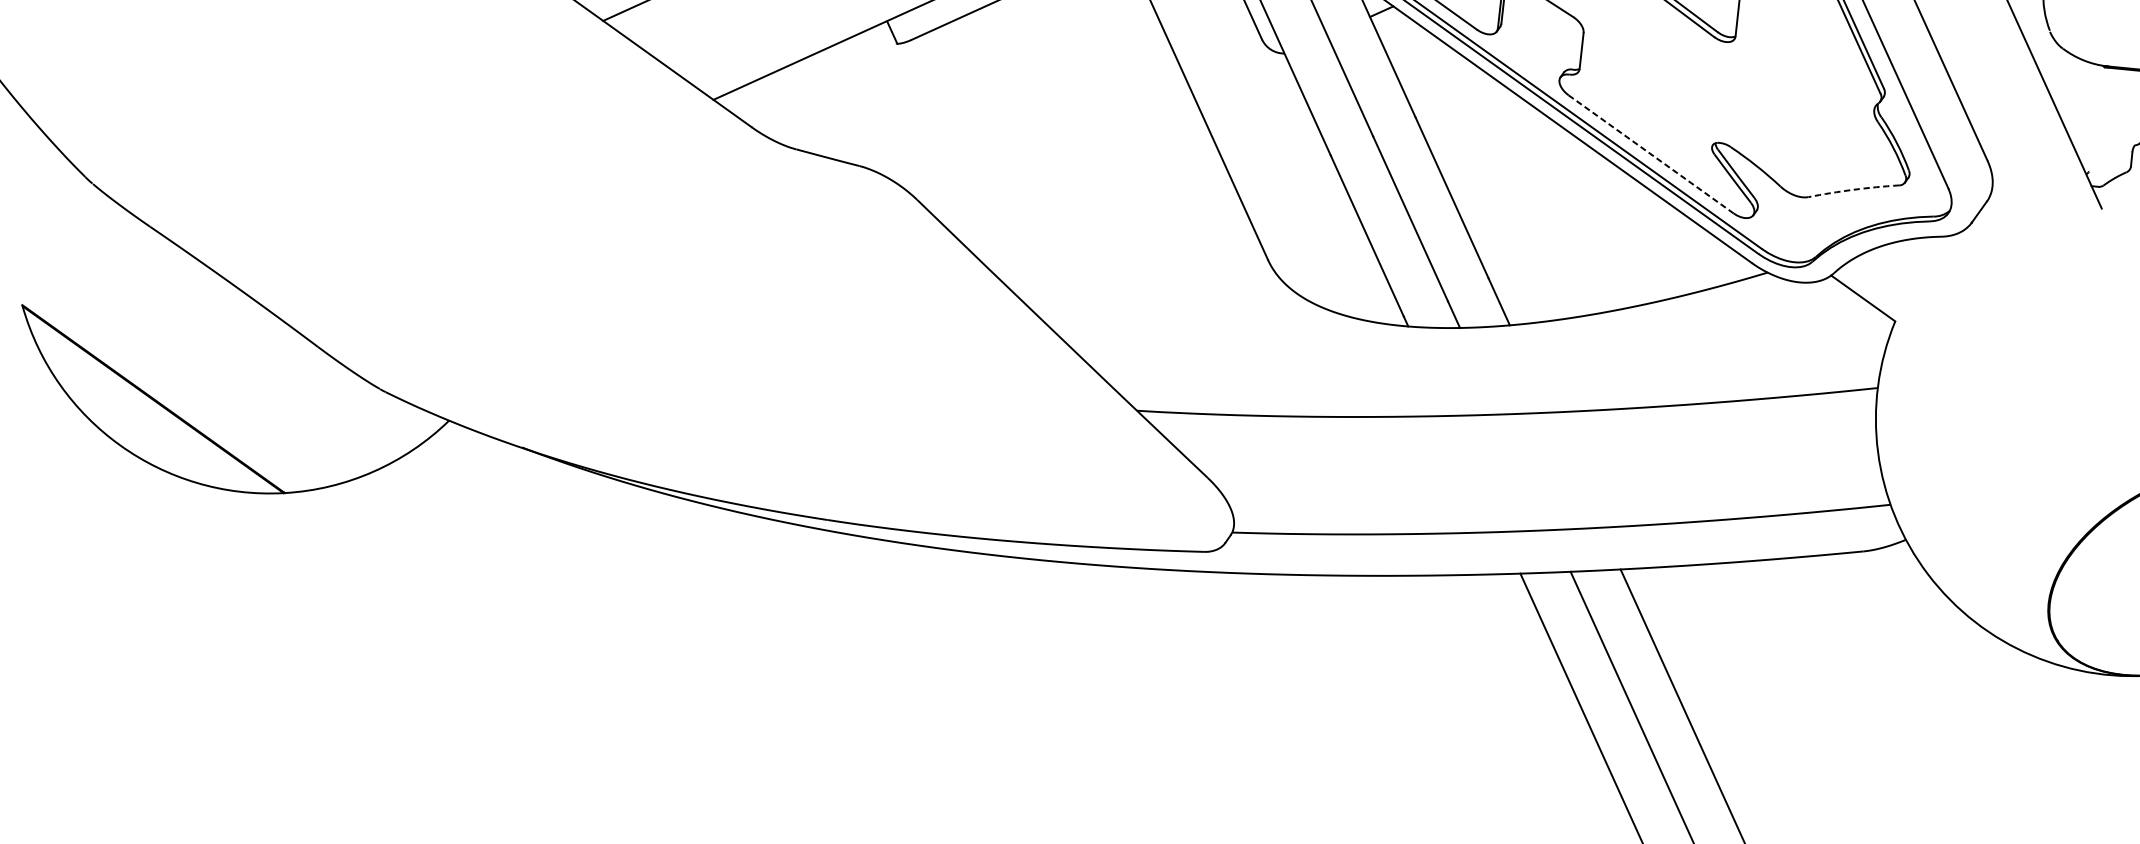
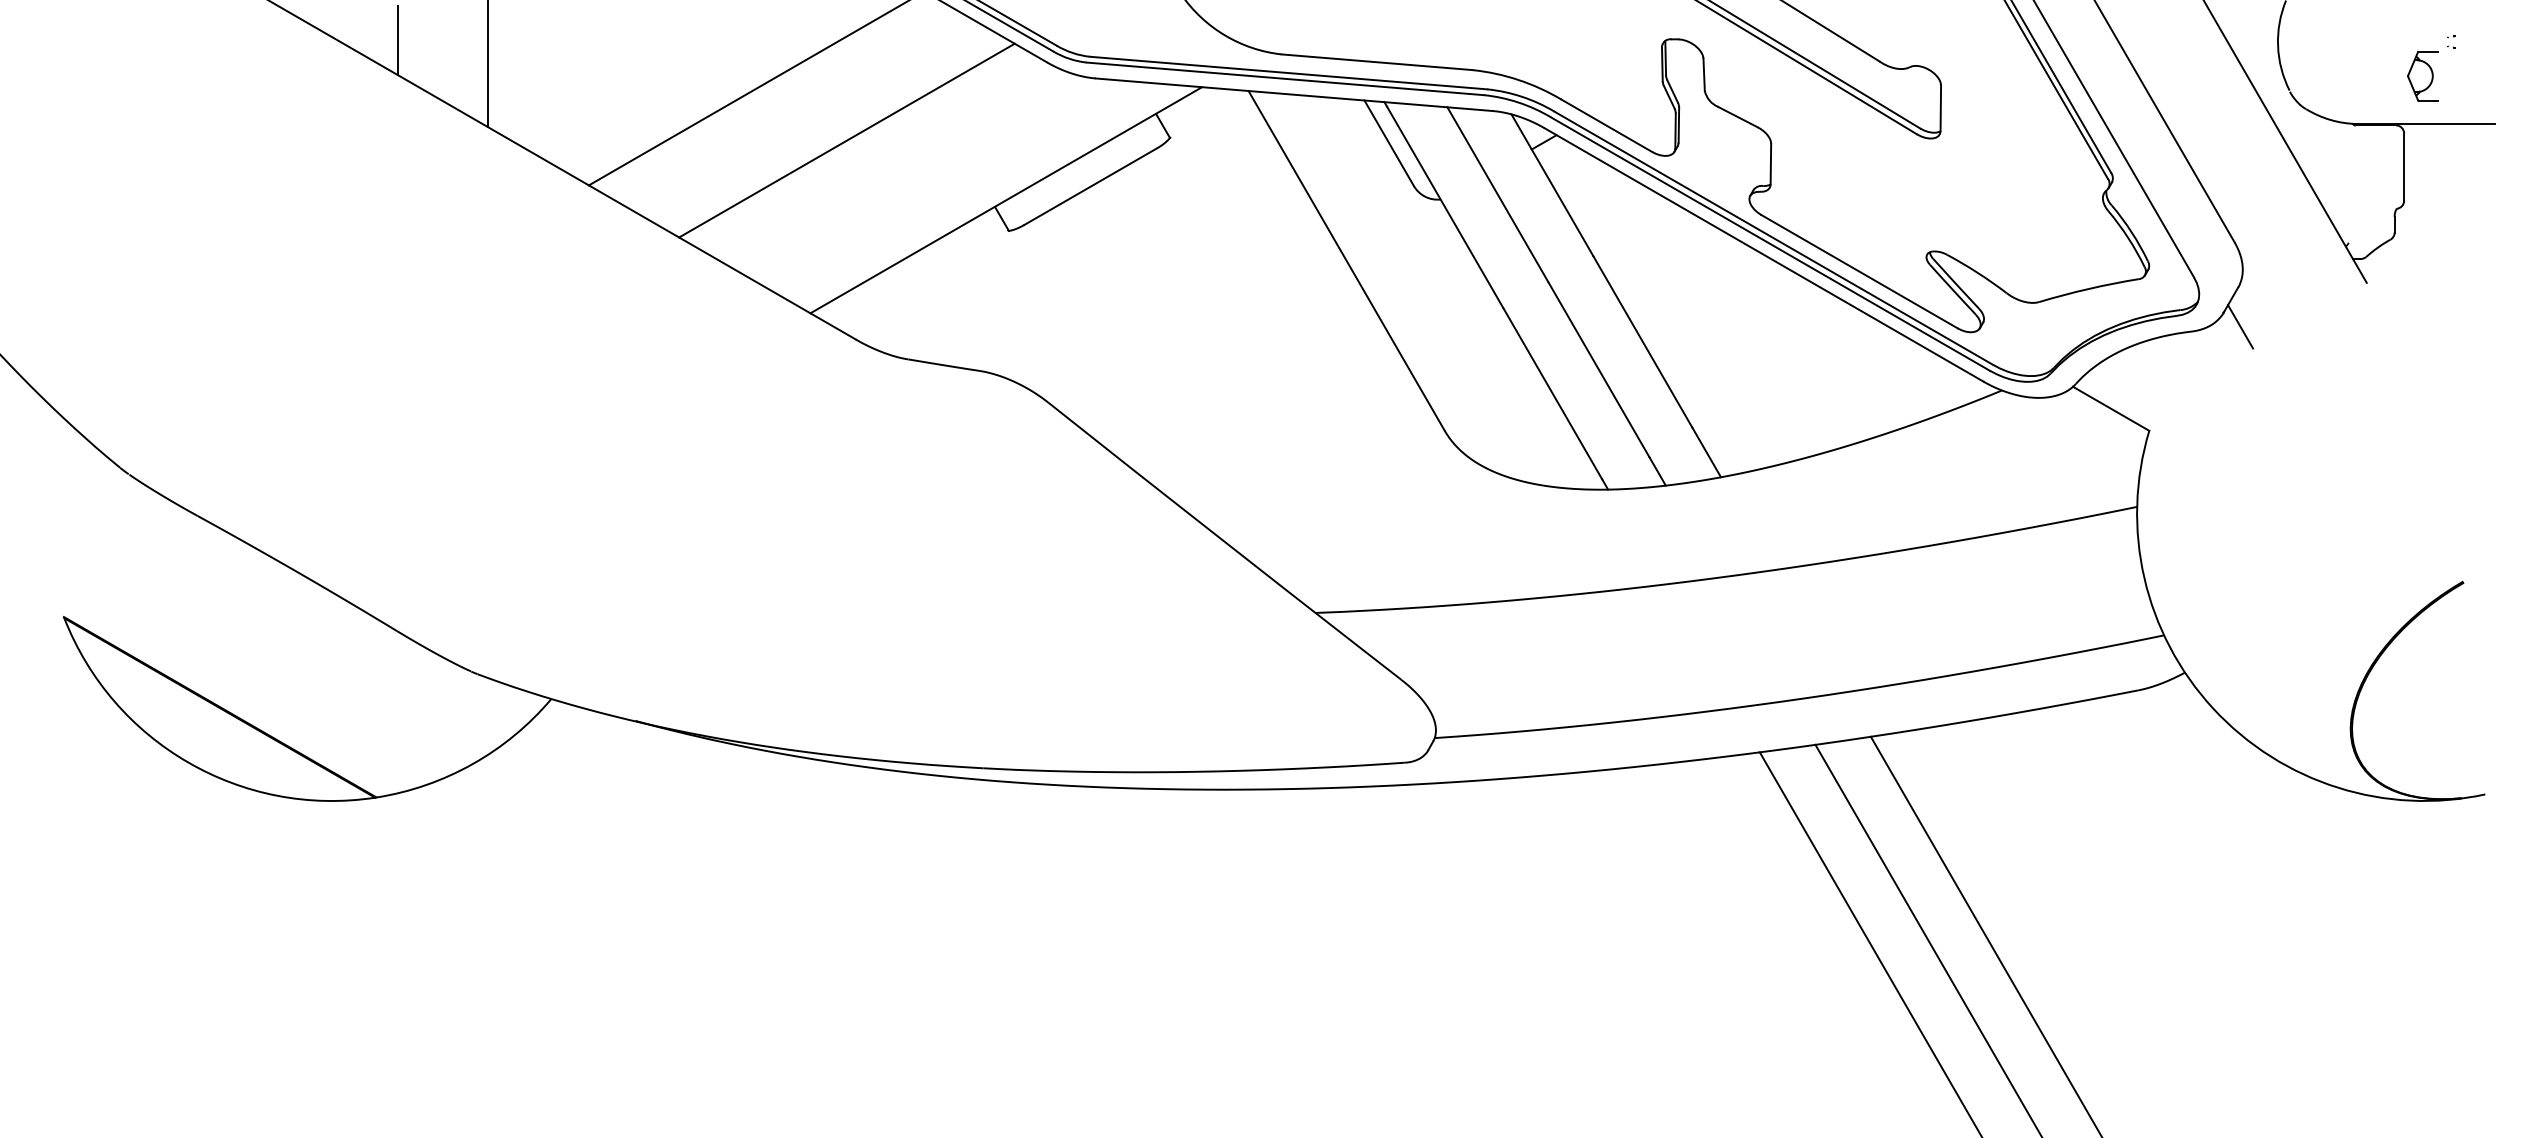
line: (1651, 154) -> (1859, 271), dashed -> solid
arc: (1853, 189) -> (2088, 288), dashed -> solid
line: (1985, 236) -> (2240, 326), added

